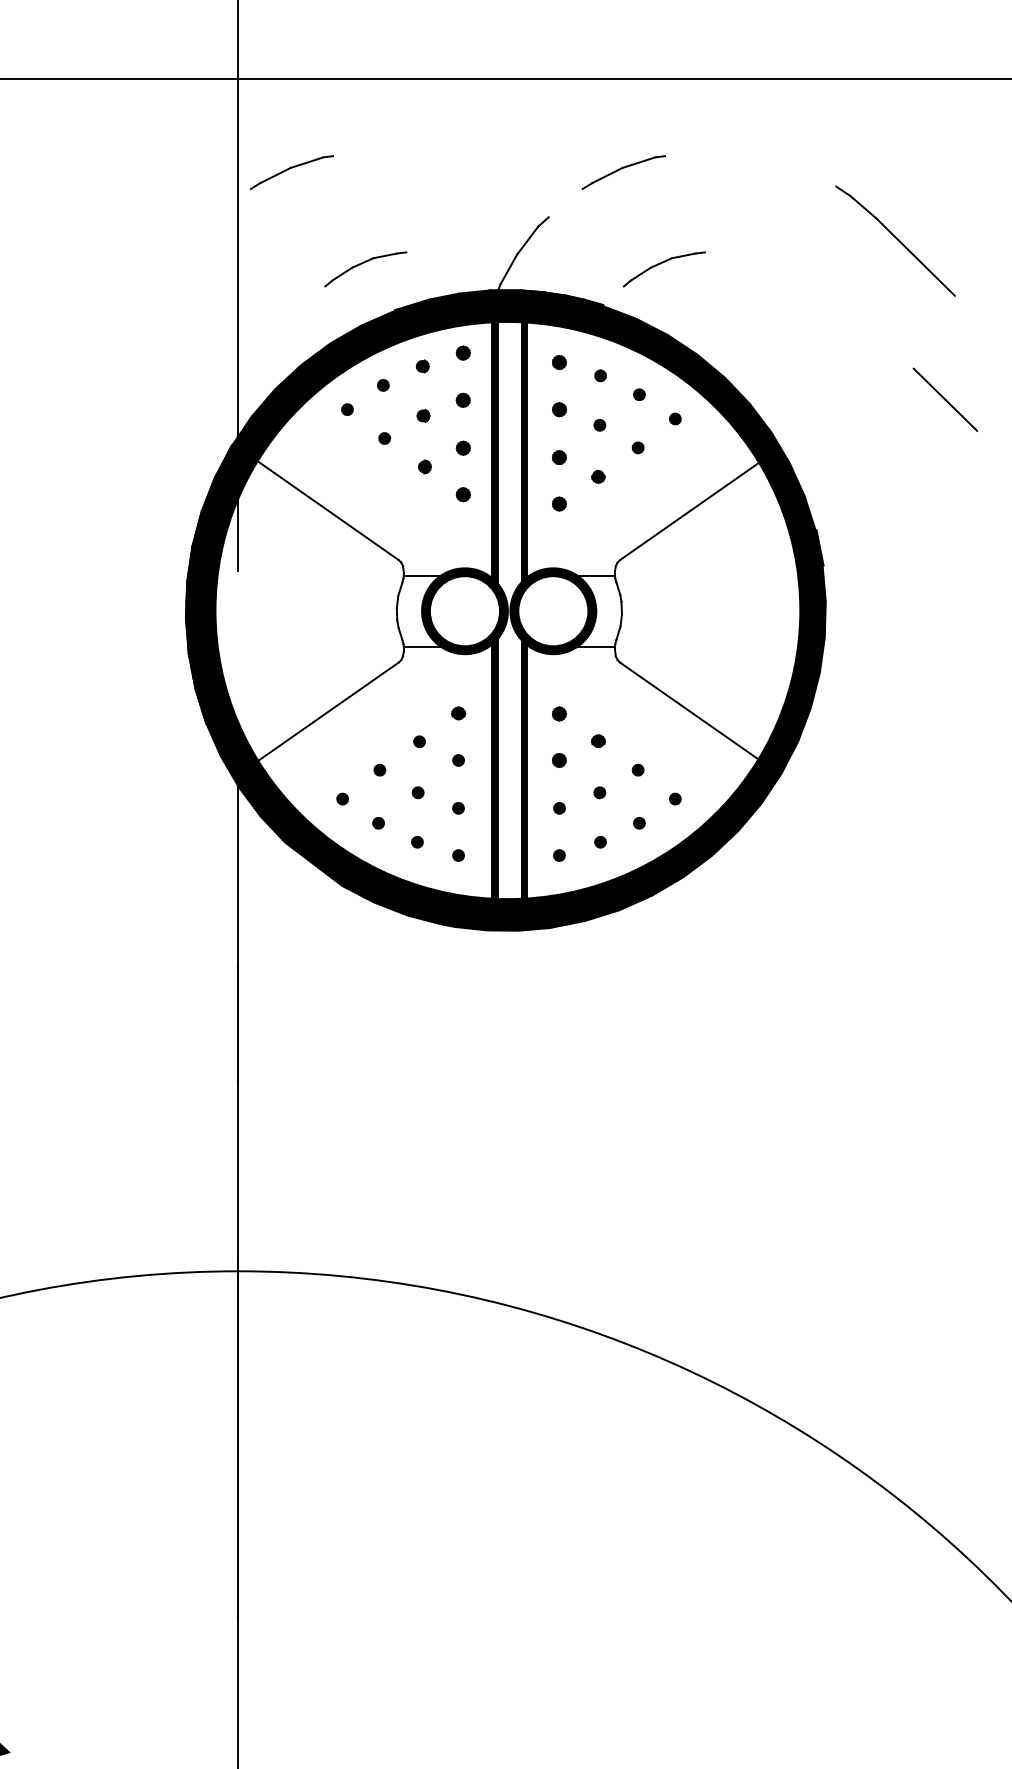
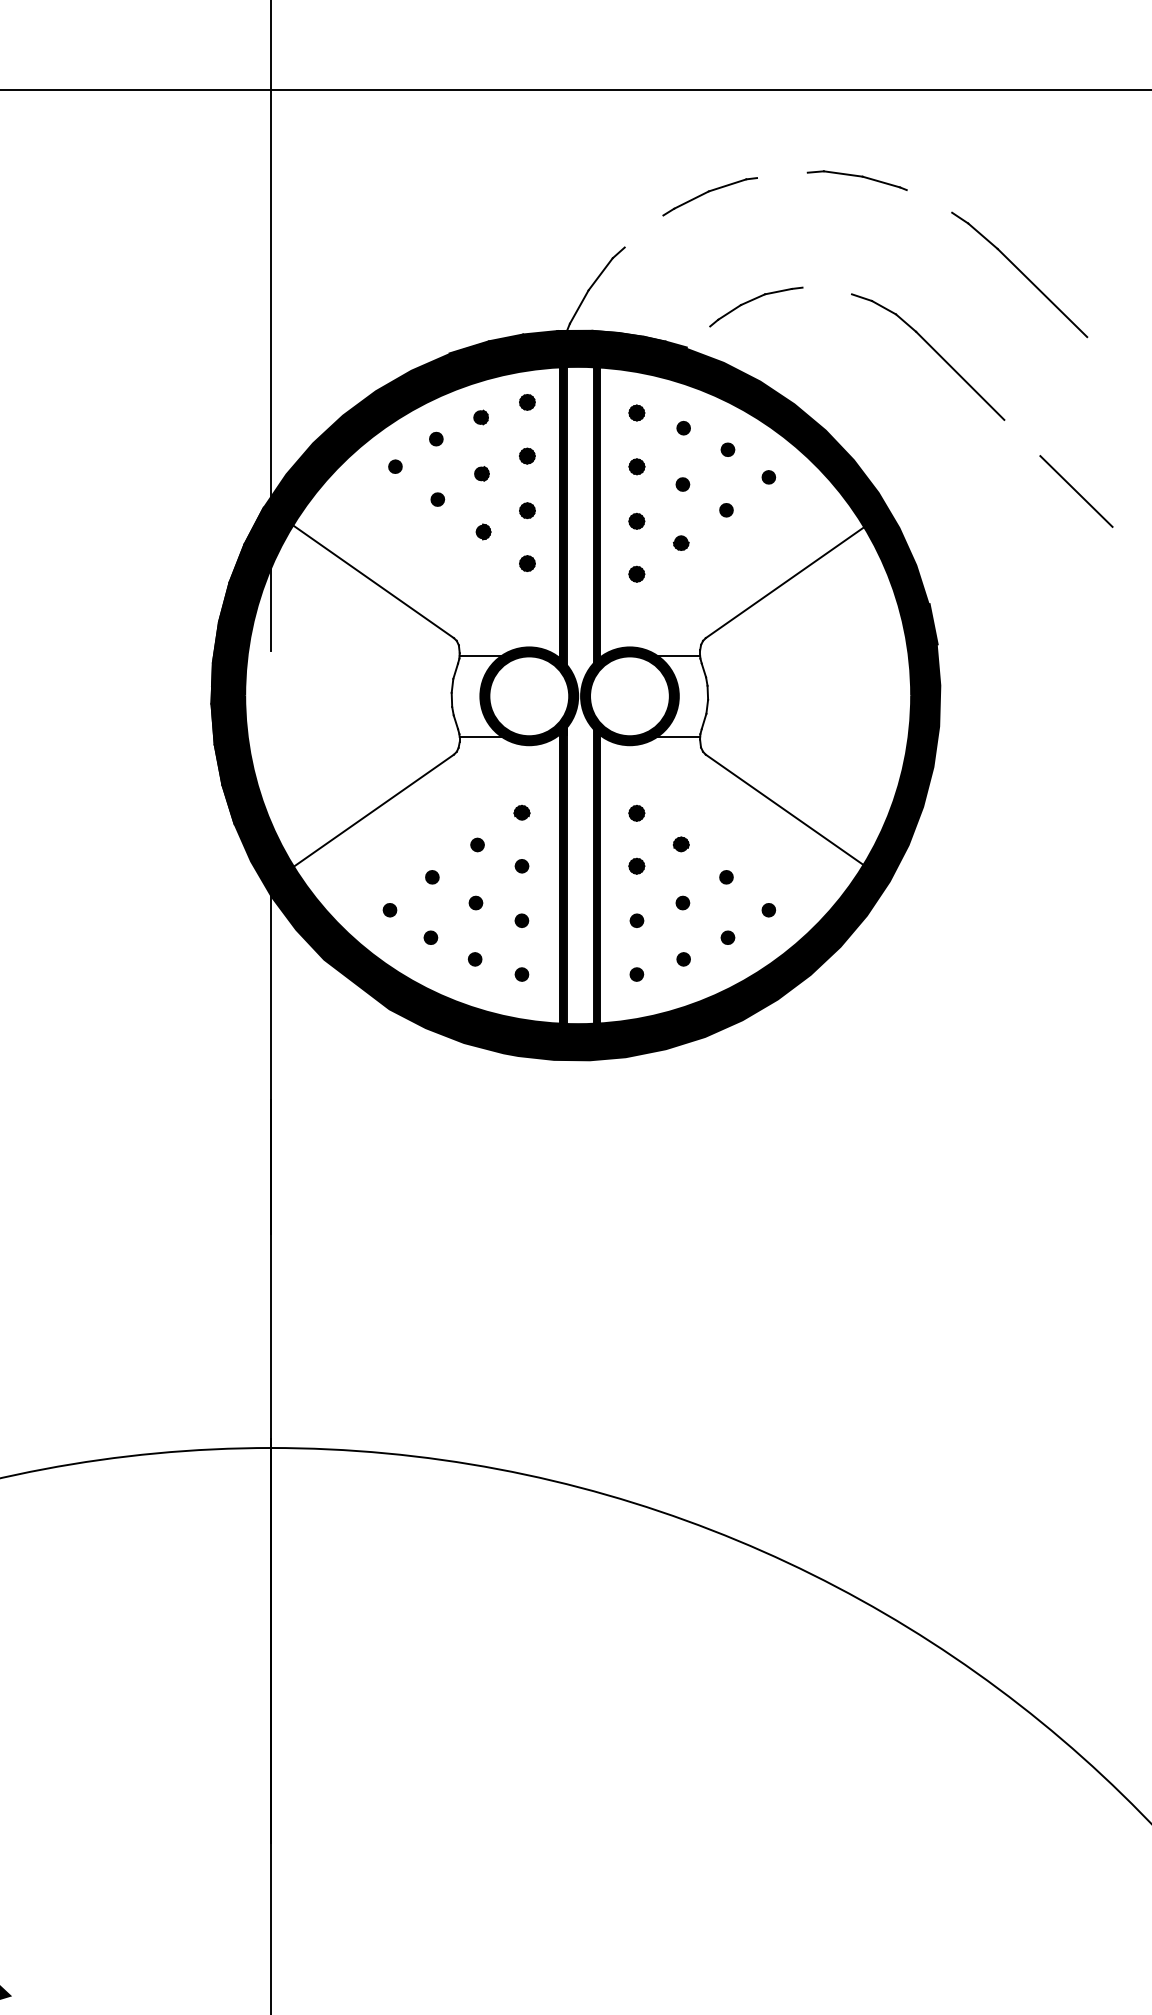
part: (752, 158) -> (856, 180), added
part: (291, 172) -> (331, 196), removed
part: (363, 263) -> (413, 300), removed
part: (819, 307) -> (933, 350), added
line: (945, 399) -> (1076, 491), moved

